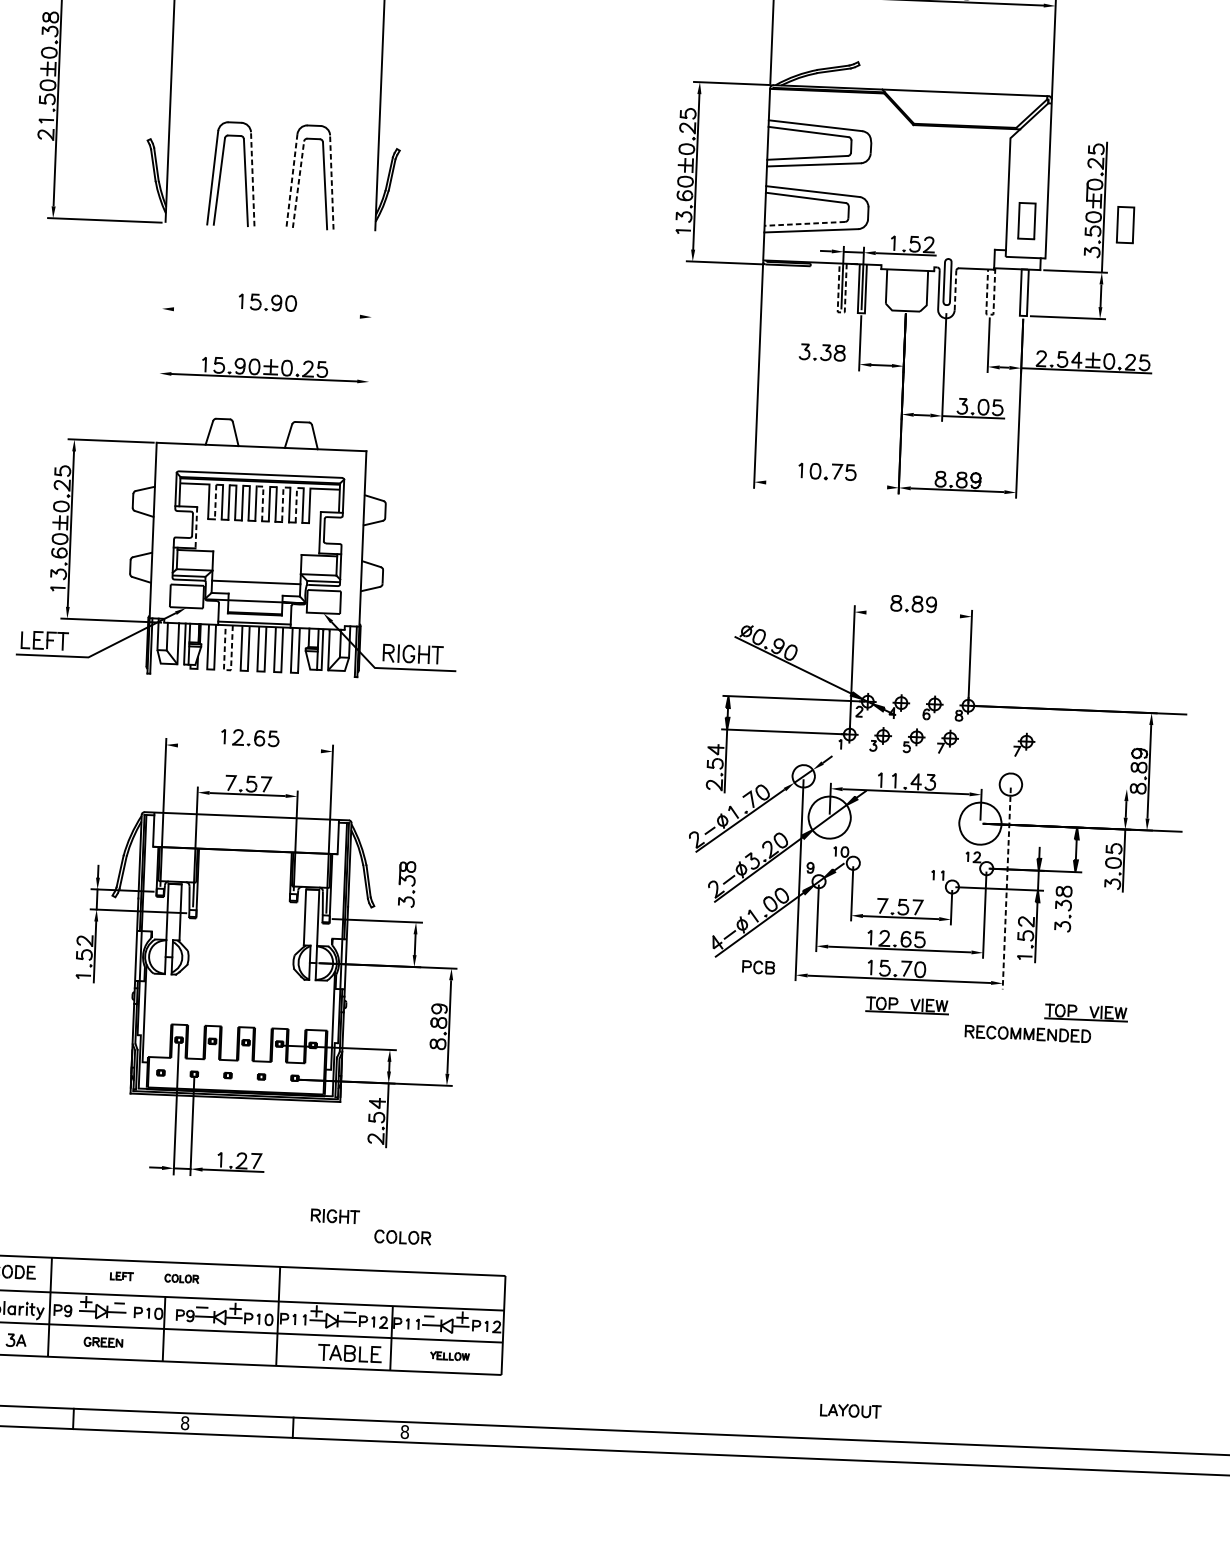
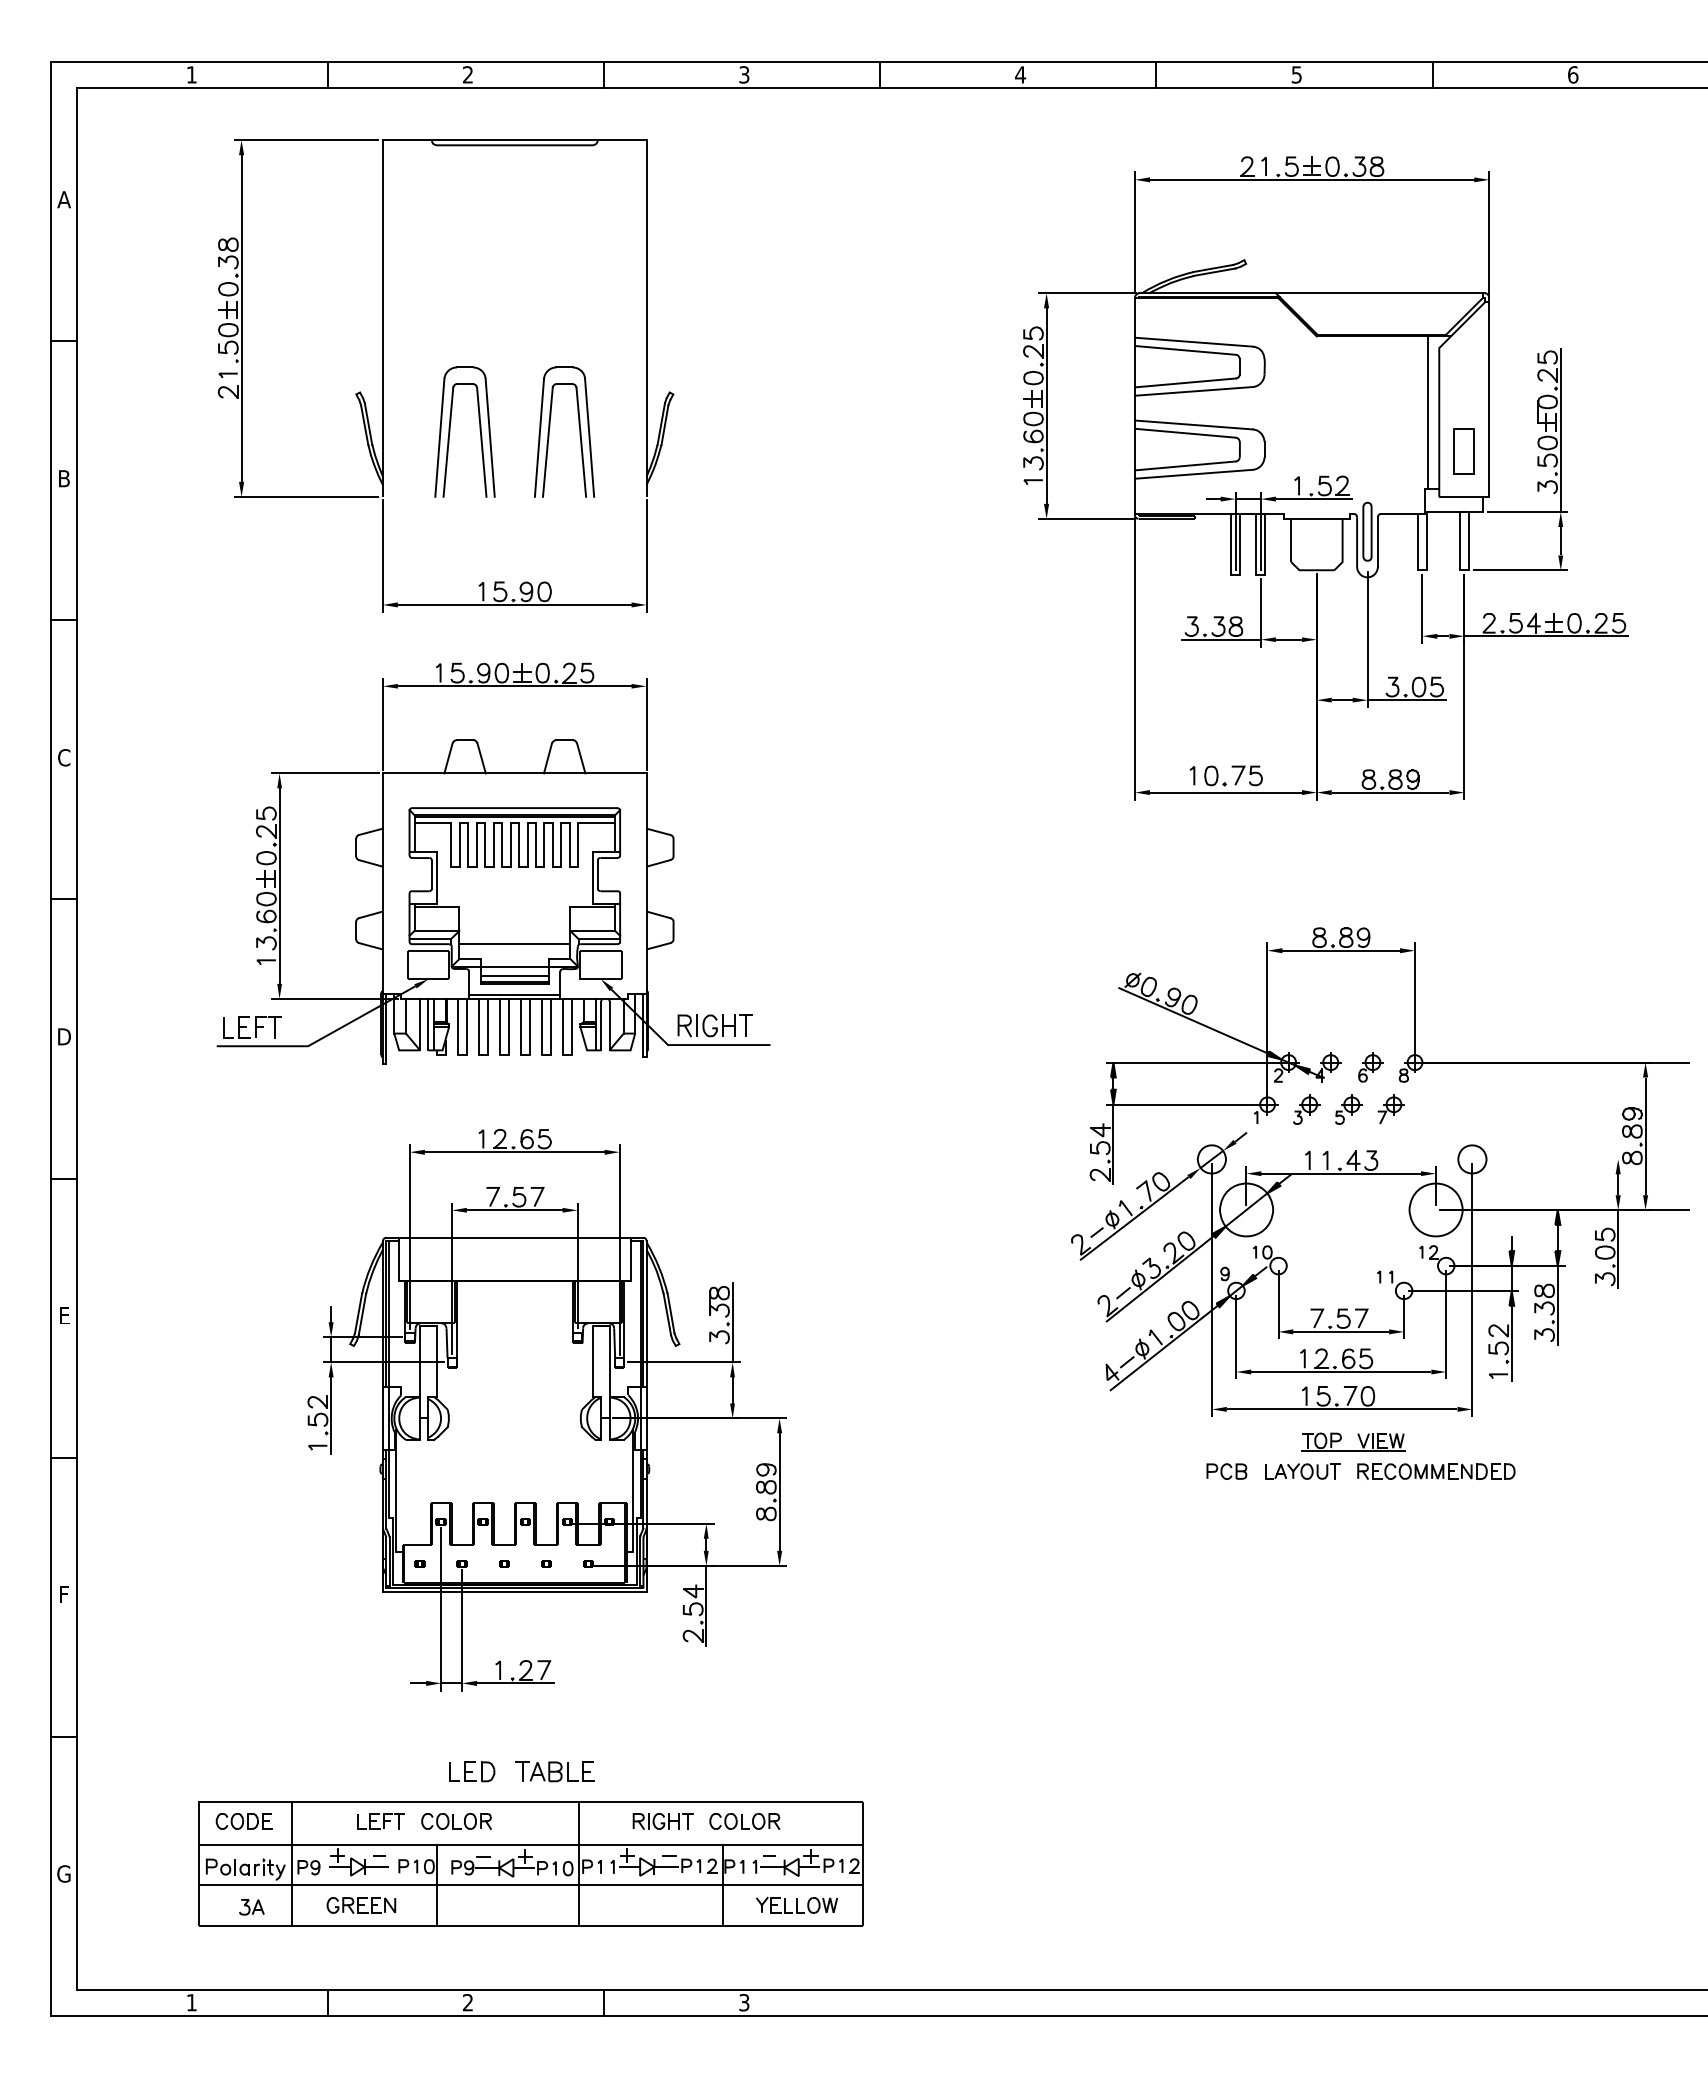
line: (253, 179) -> (490, 437), dashed -> solid
line: (291, 181) -> (539, 438), dashed -> solid
line: (331, 182) -> (589, 437), dashed -> solid
line: (298, 184) -> (547, 442), dashed -> solid
line: (999, 189) -> (1427, 412), added
line: (804, 223) -> (1185, 465), dashed -> solid
part: (1125, 225) -> (1587, 451), removed
line: (163, 270) -> (382, 556), added
line: (373, 278) -> (646, 556), added
line: (955, 290) -> (1377, 542), dashed -> solid
line: (266, 312) -> (514, 604), added
line: (841, 312) -> (1235, 575), dashed -> solid
line: (990, 314) -> (1422, 570), dashed -> solid
line: (827, 363) -> (1220, 639), added
line: (157, 403) -> (382, 723), added
line: (367, 411) -> (646, 723), added
line: (827, 484) -> (1226, 792), added
line: (263, 499) -> (519, 839), dashed -> solid
line: (283, 500) -> (544, 839), dashed -> solid
line: (215, 501) -> (459, 844), dashed -> solid
line: (296, 501) -> (561, 839), dashed -> solid
line: (195, 528) -> (436, 878), dashed -> solid
line: (254, 607) -> (514, 975), added
line: (912, 614) -> (1340, 950), added
line: (226, 670) -> (482, 1055), dashed -> solid
part: (1023, 745) -> (1486, 1109), removed
line: (249, 748) -> (514, 1152), added
line: (1006, 888) -> (1472, 1290), dashed -> solid
line: (417, 890) -> (732, 1322), added
line: (1073, 903) -> (1557, 1305), added
part: (758, 967) -> (1226, 1471), moved
part: (1091, 1011) -> (1584, 1440), removed
part: (1028, 1033) -> (1436, 1471), moved
part: (334, 1216) -> (662, 1821), moved
part: (402, 1237) -> (744, 1821), moved
part: (196, 1239) -> (472, 1771), added
part: (121, 1276) -> (380, 1821), size x1.67
part: (181, 1278) -> (456, 1821), size x1.67
part: (103, 1342) -> (361, 1905), size x1.43
part: (349, 1353) -> (554, 1771), moved
part: (449, 1355) -> (796, 1904), size x1.67
part: (850, 1410) -> (1302, 1471), moved
text: (184, 1423) -> (467, 2002), 8 -> 2
text: (405, 1431) -> (744, 2002), 8 -> 3

